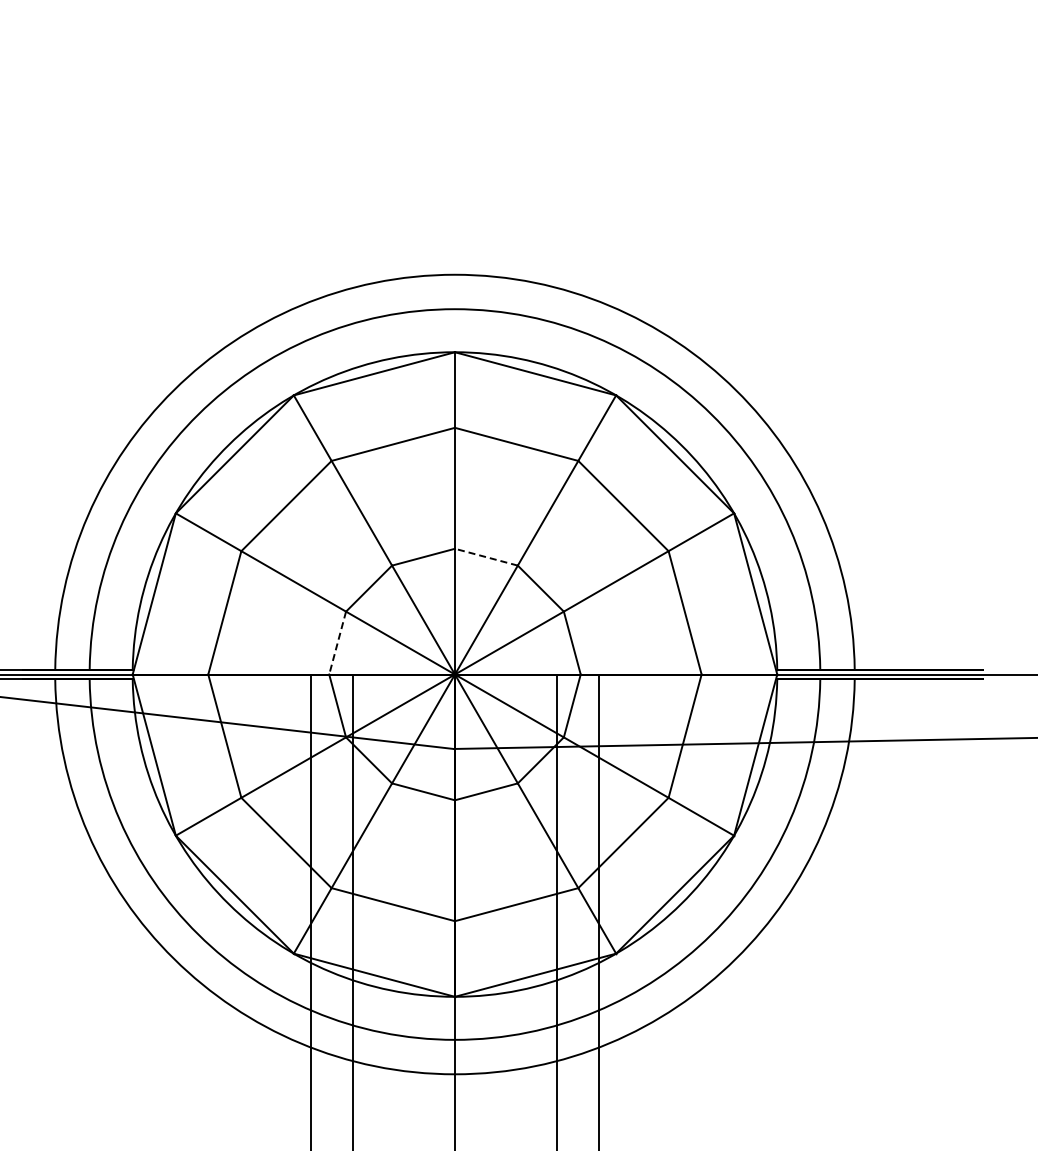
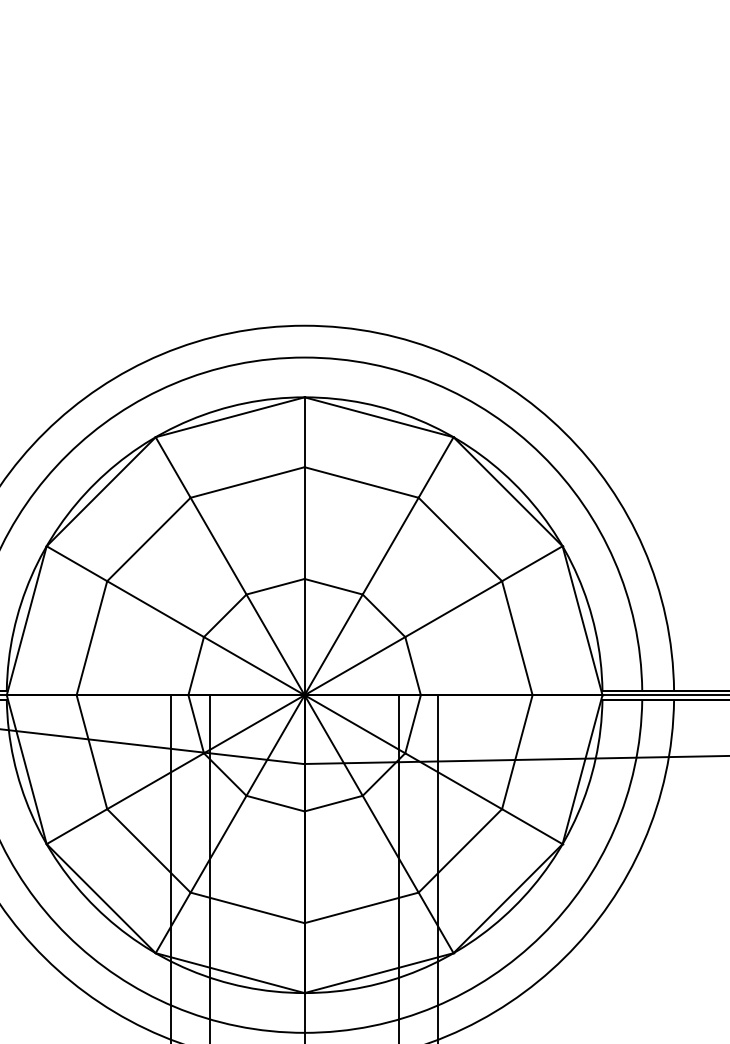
line: (486, 557) -> (333, 587), dashed -> solid
line: (337, 643) -> (196, 666), dashed -> solid

